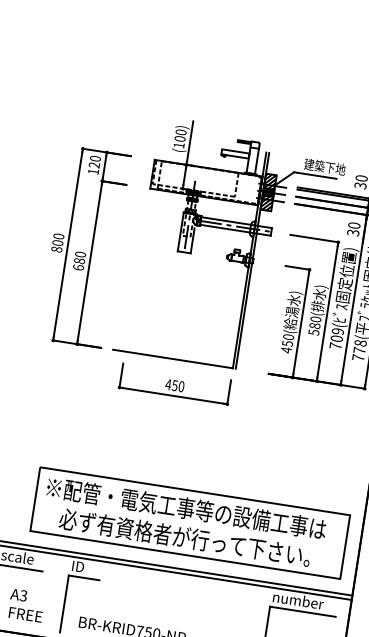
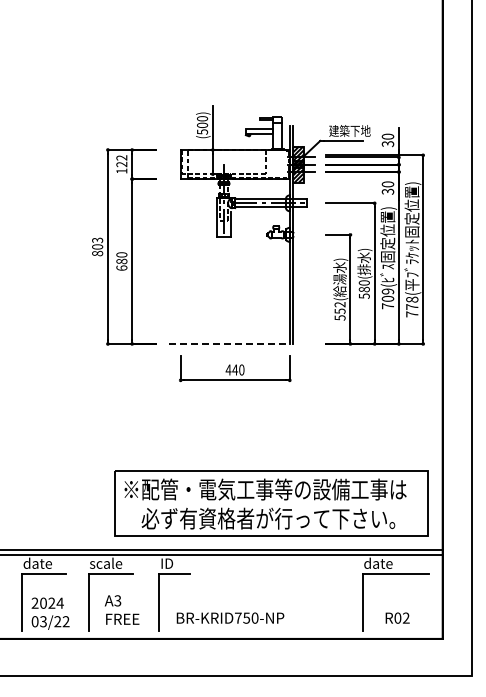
text: (179, 144) -> (202, 131), (100) -> (500)
text: (95, 158) -> (121, 157), 120 -> 122
text: (58, 236) -> (97, 240), 800 -> 803
text: (287, 343) -> (339, 311), 450( -> 552(
line: (173, 358) -> (229, 343), solid -> dashed
text: (175, 385) -> (235, 369), 450 -> 440
text: (298, 599) -> (389, 562), number -> date

